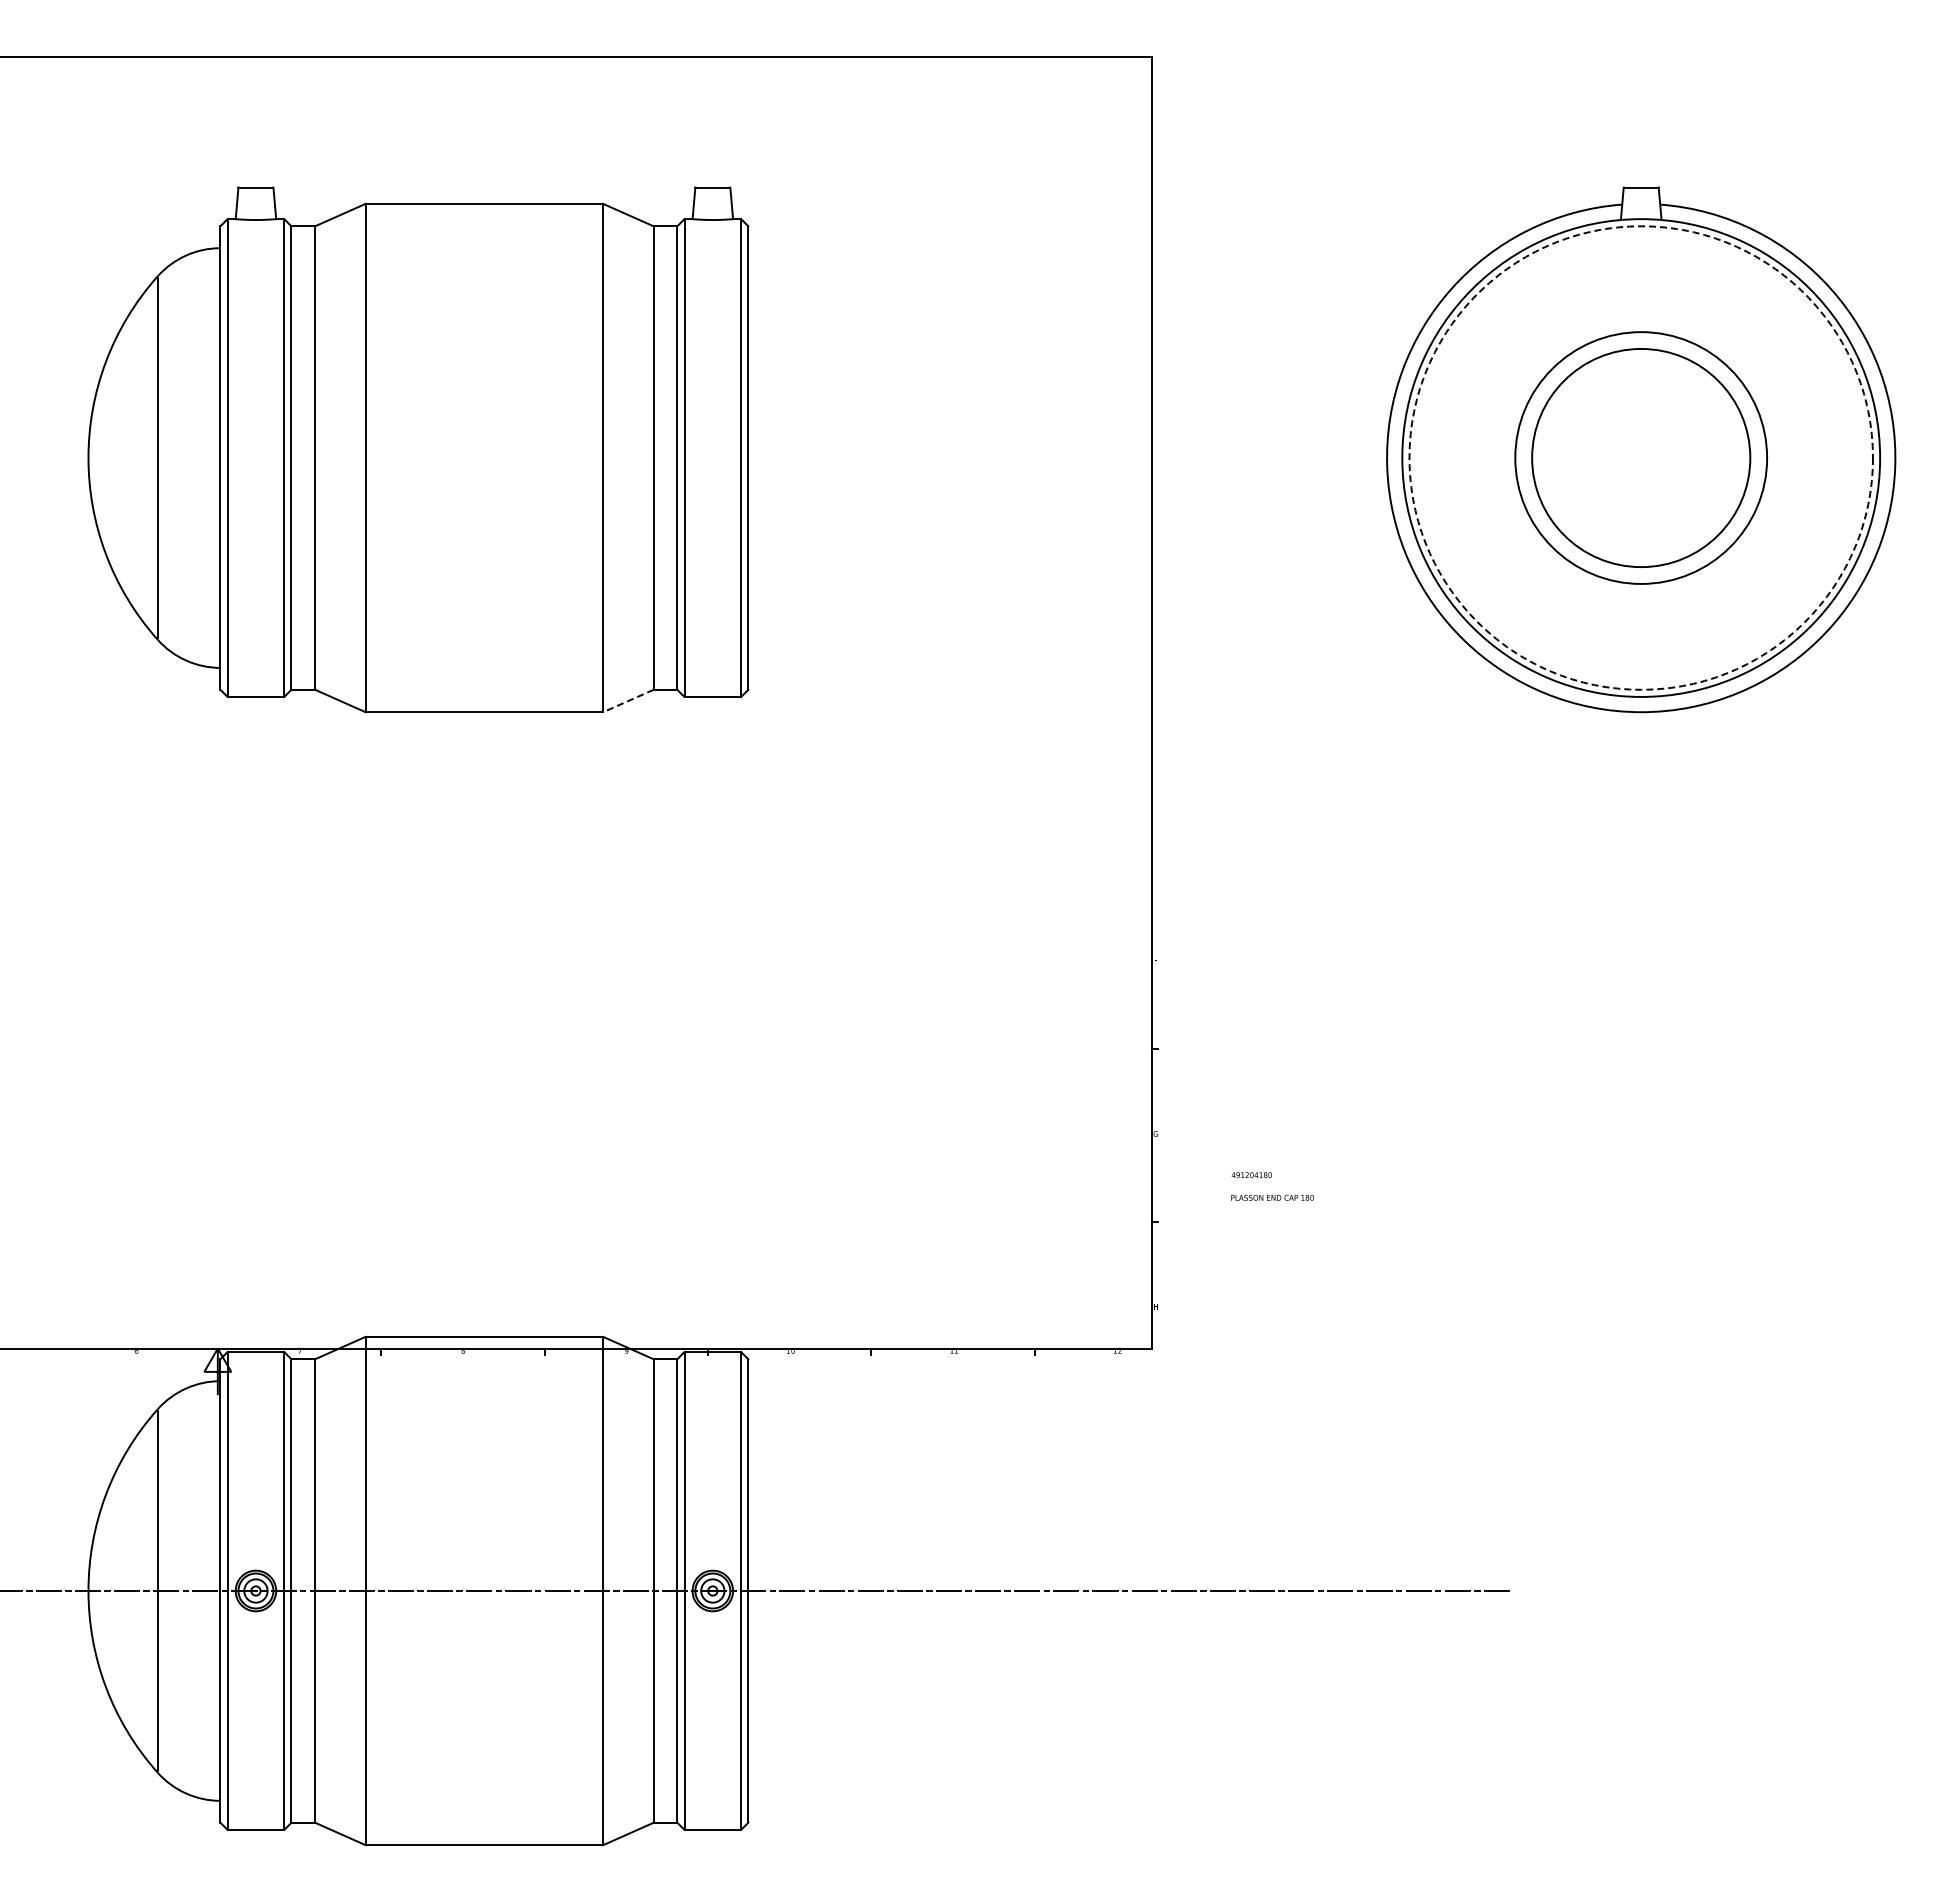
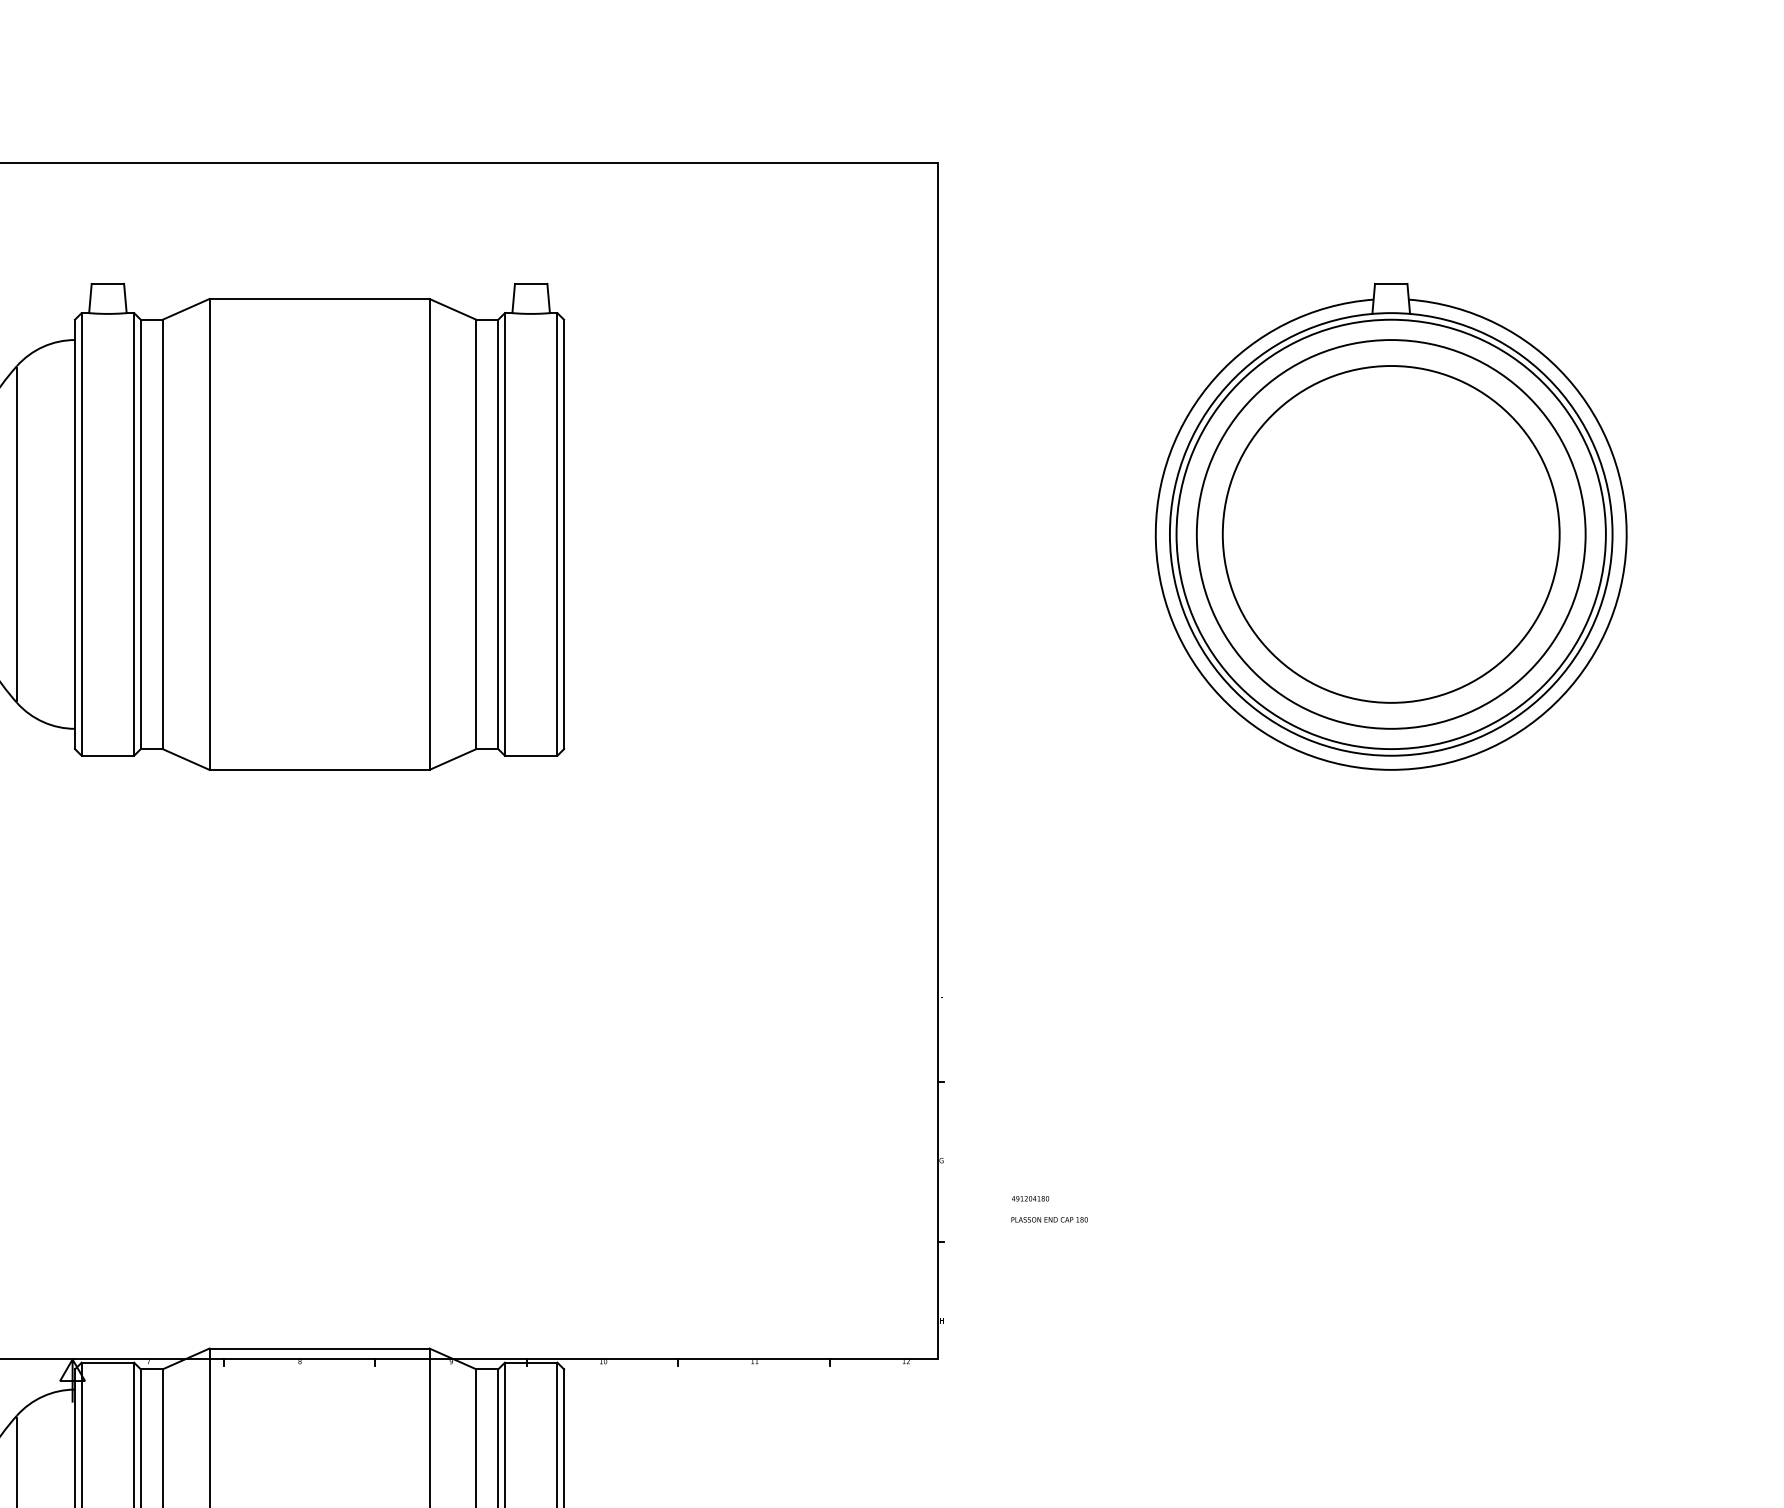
circle: (1640, 457) -> (1390, 533), dashed -> solid
circle: (1641, 457) -> (1391, 533), size x1.67
circle: (1641, 457) -> (1391, 533), size x1.67
line: (628, 700) -> (453, 759), dashed -> solid

